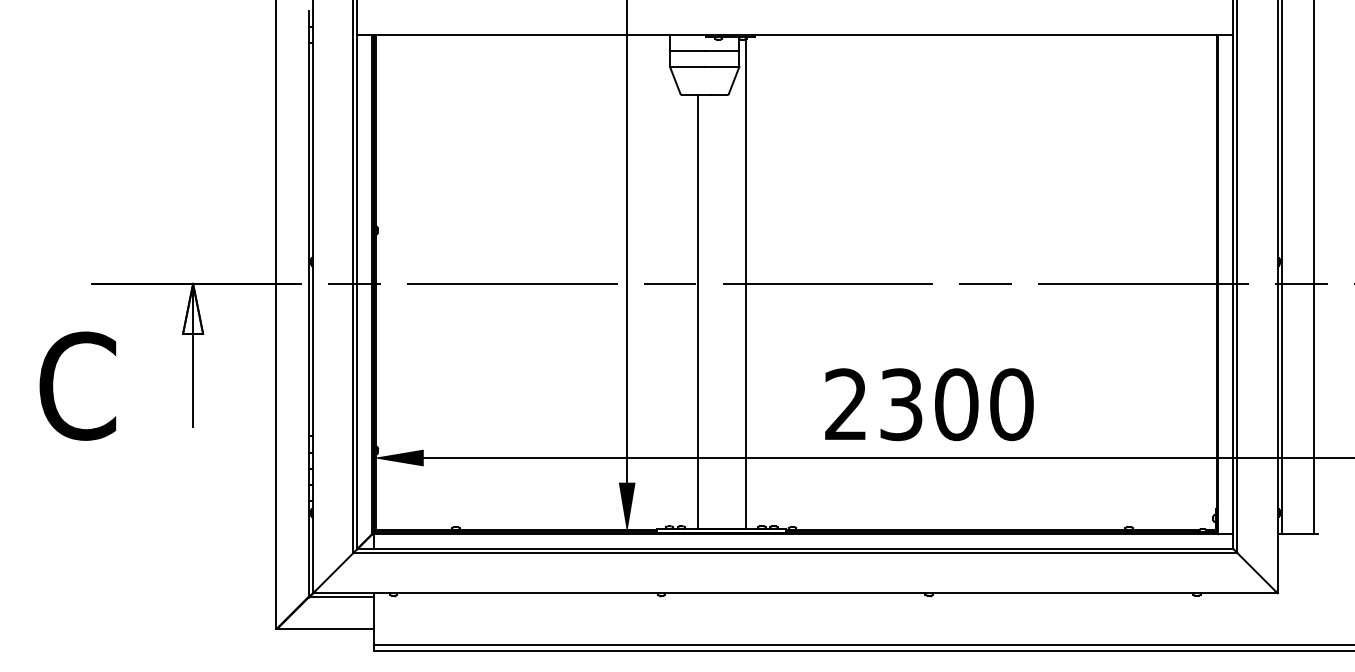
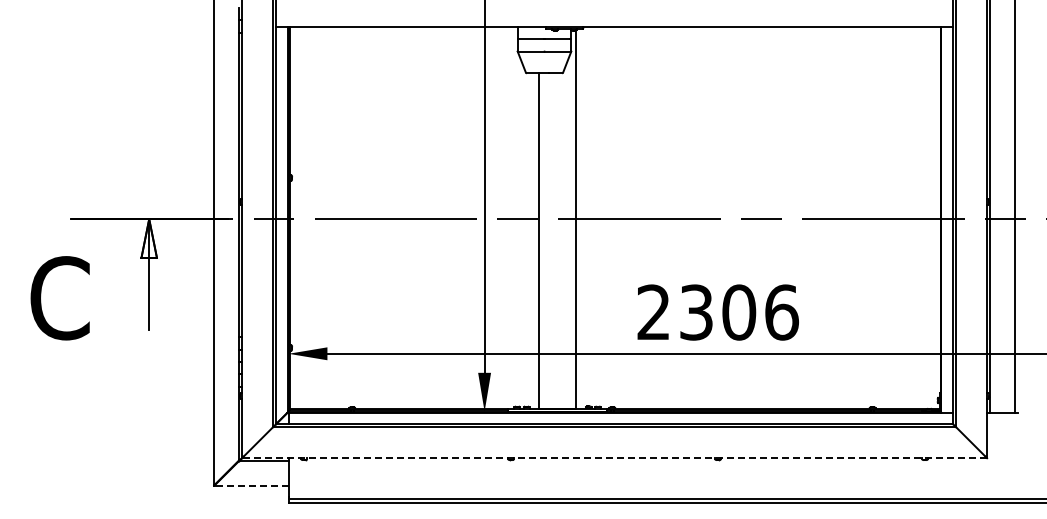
text: (1011, 404) -> (781, 312), 2300 -> 2306
line: (795, 593) -> (614, 458), solid -> dashed
line: (325, 628) -> (251, 485), solid -> dashed

